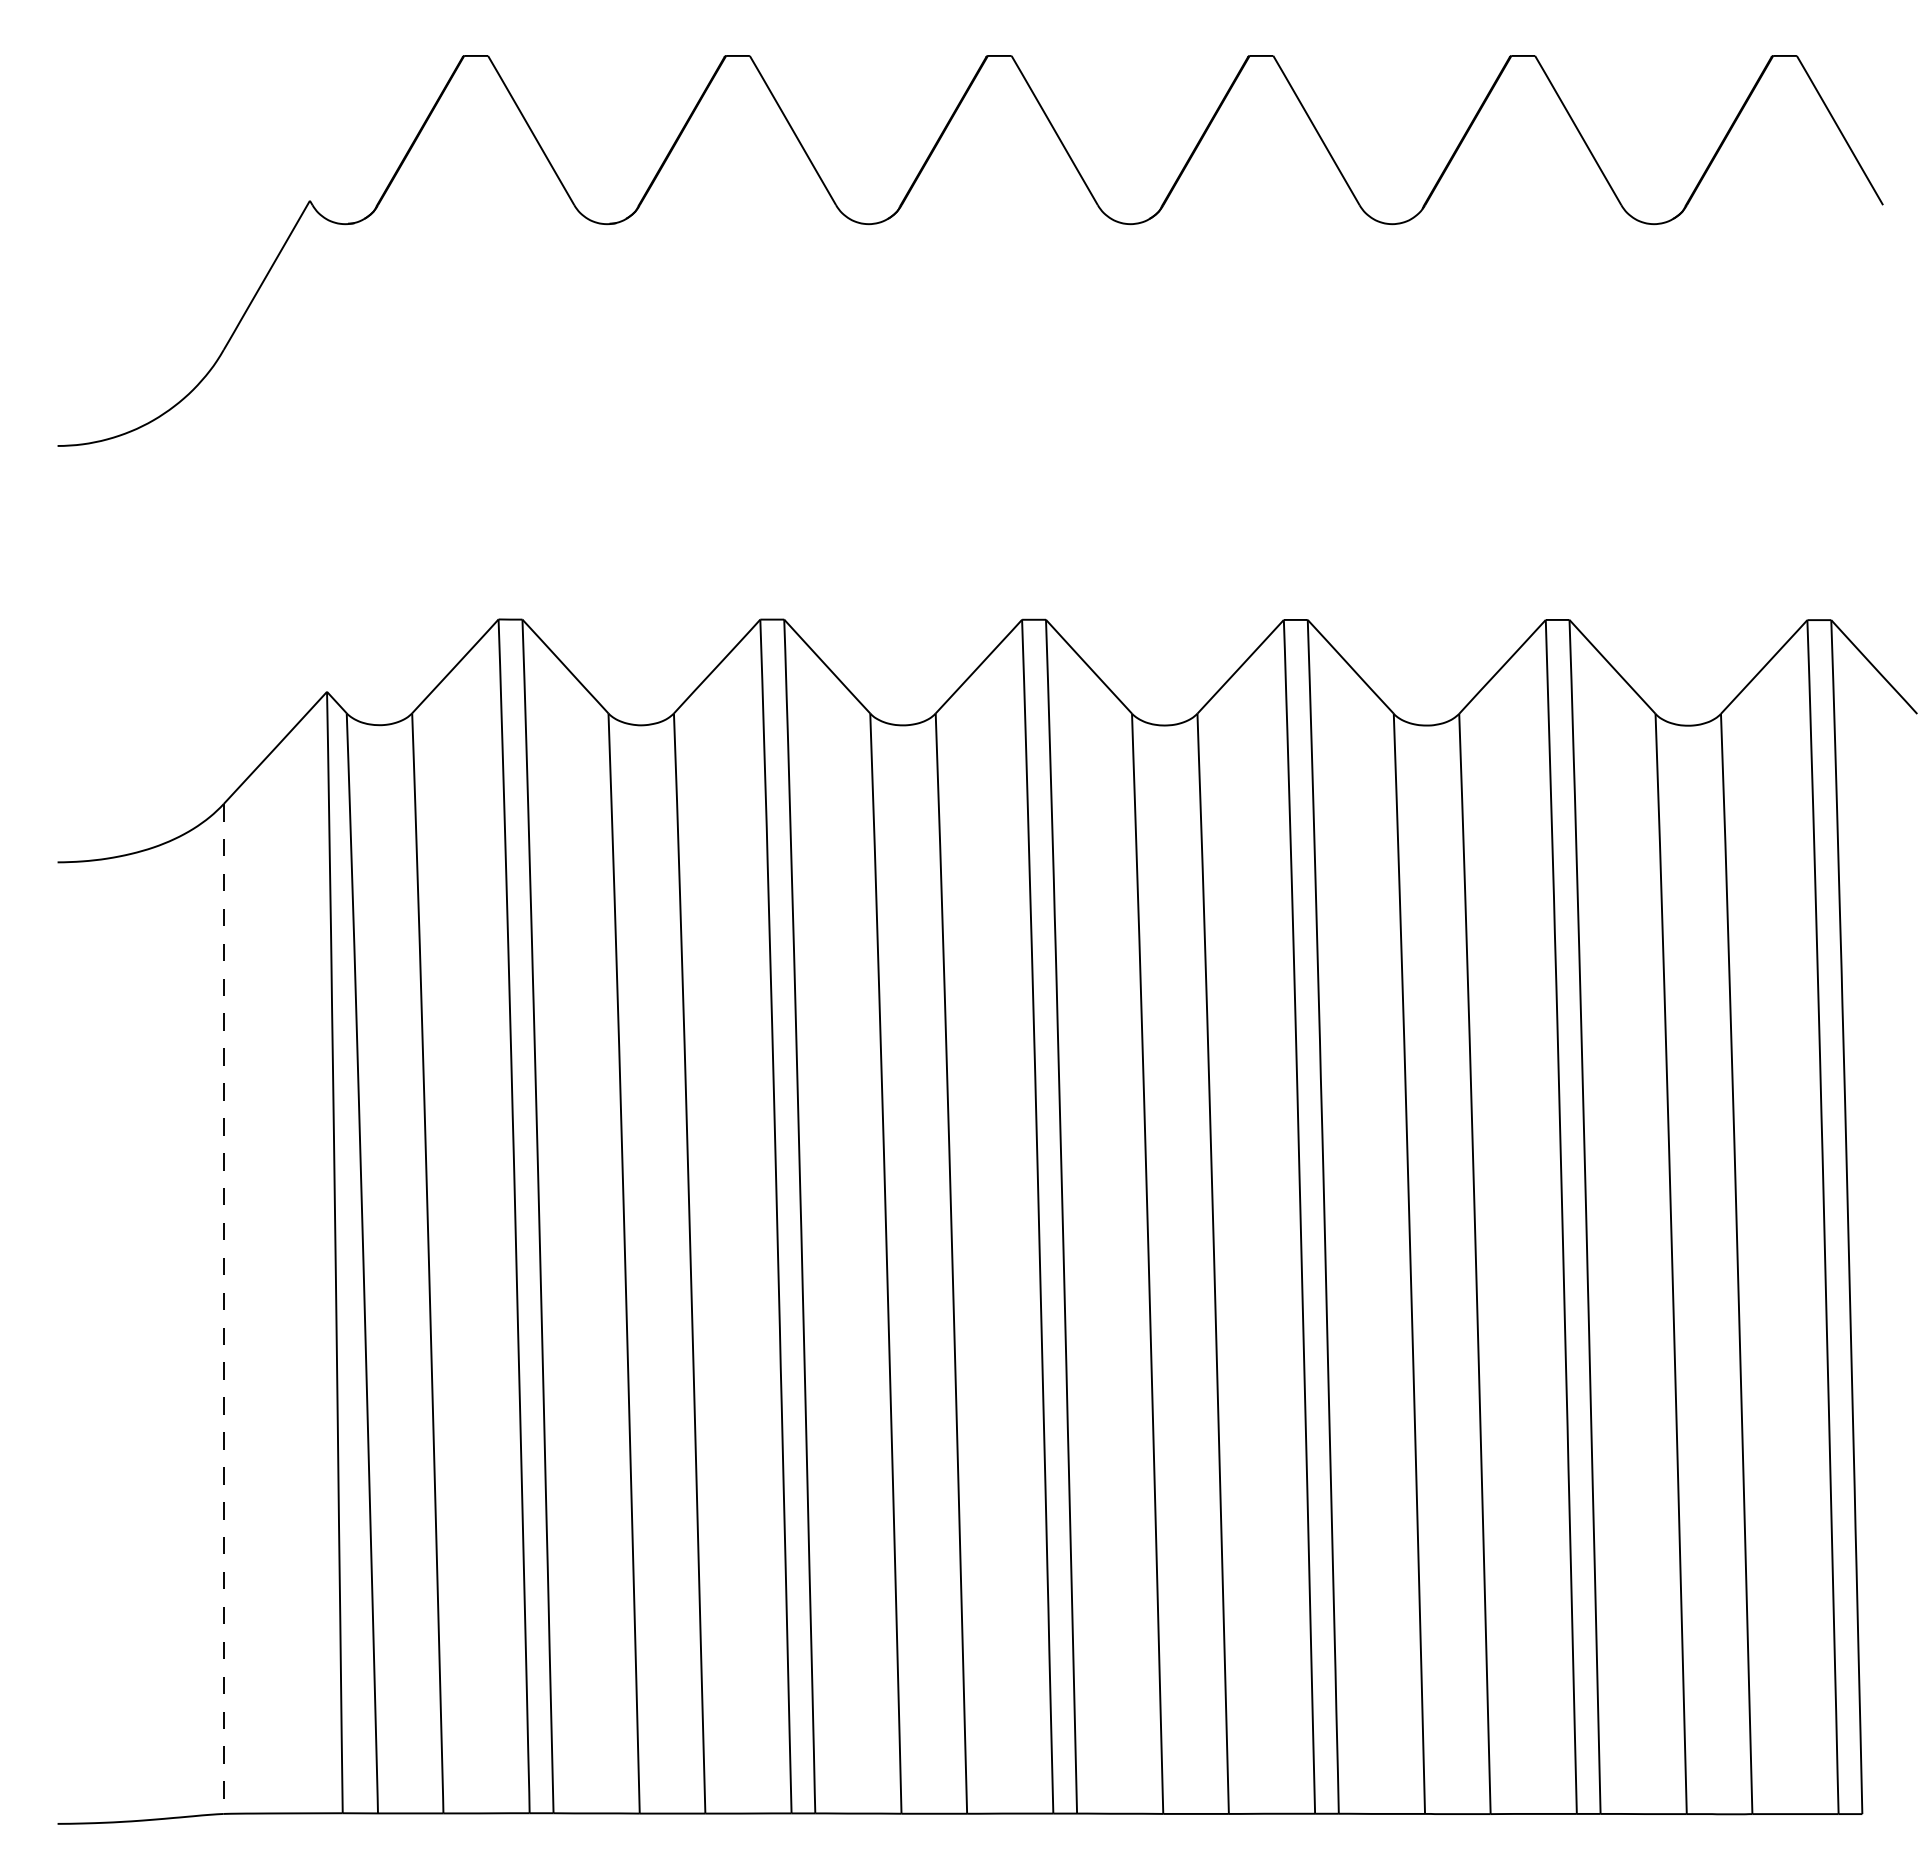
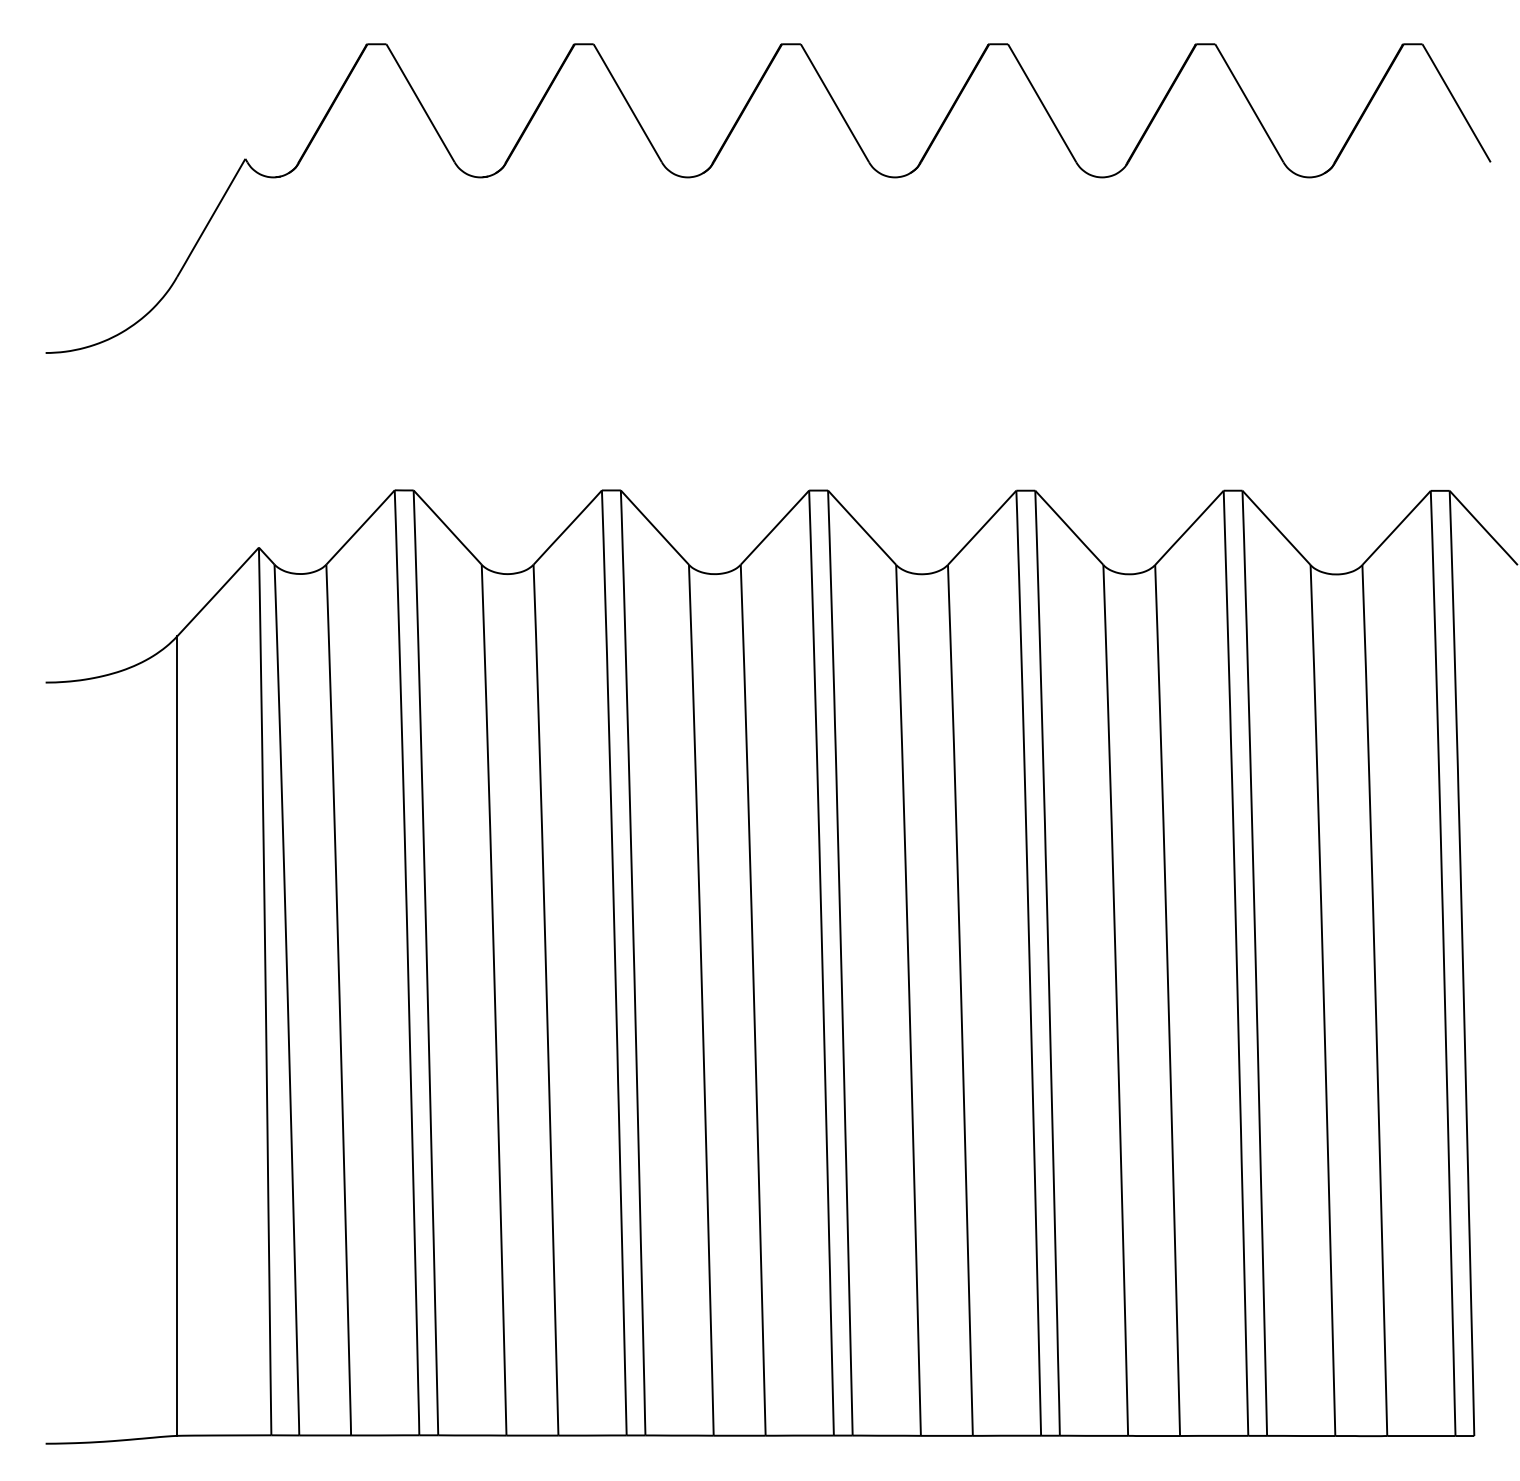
line: (223, 1309) -> (176, 1036), dashed -> solid

